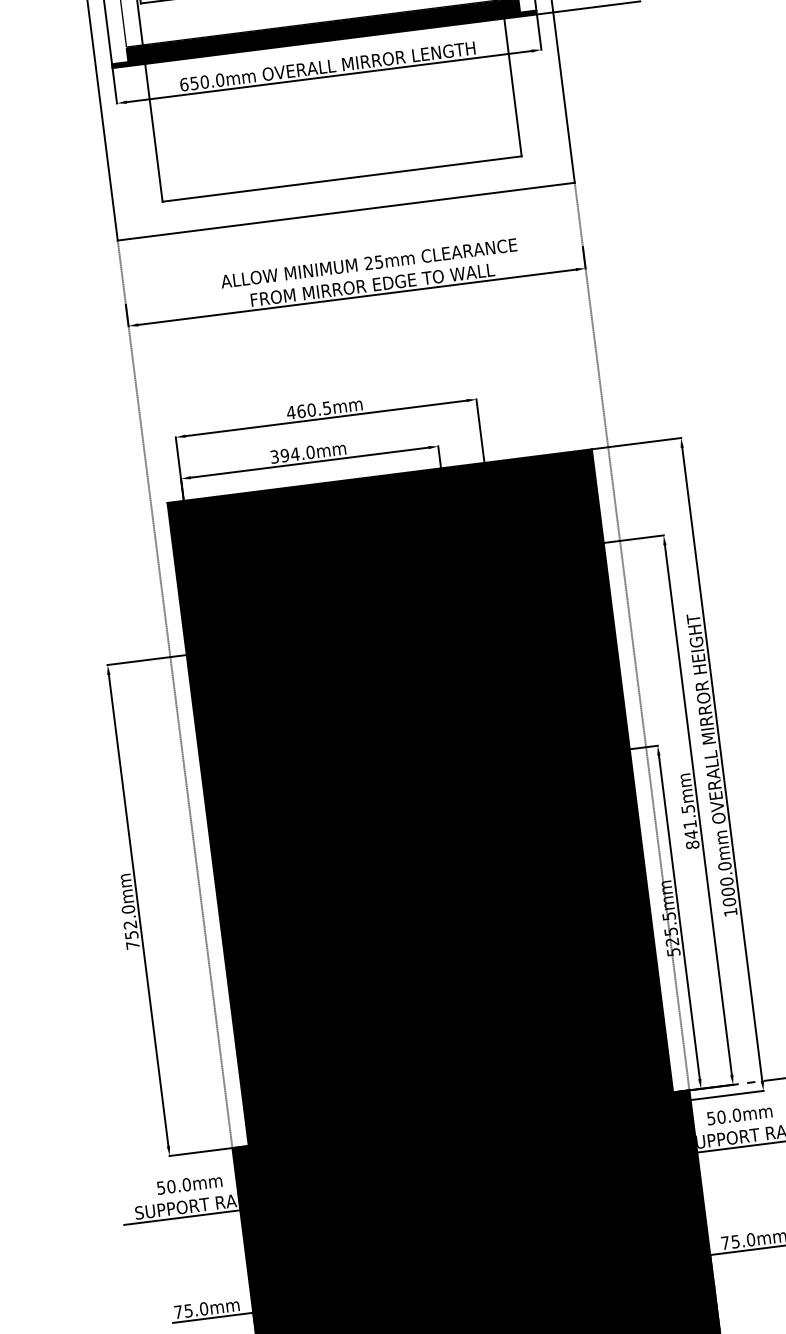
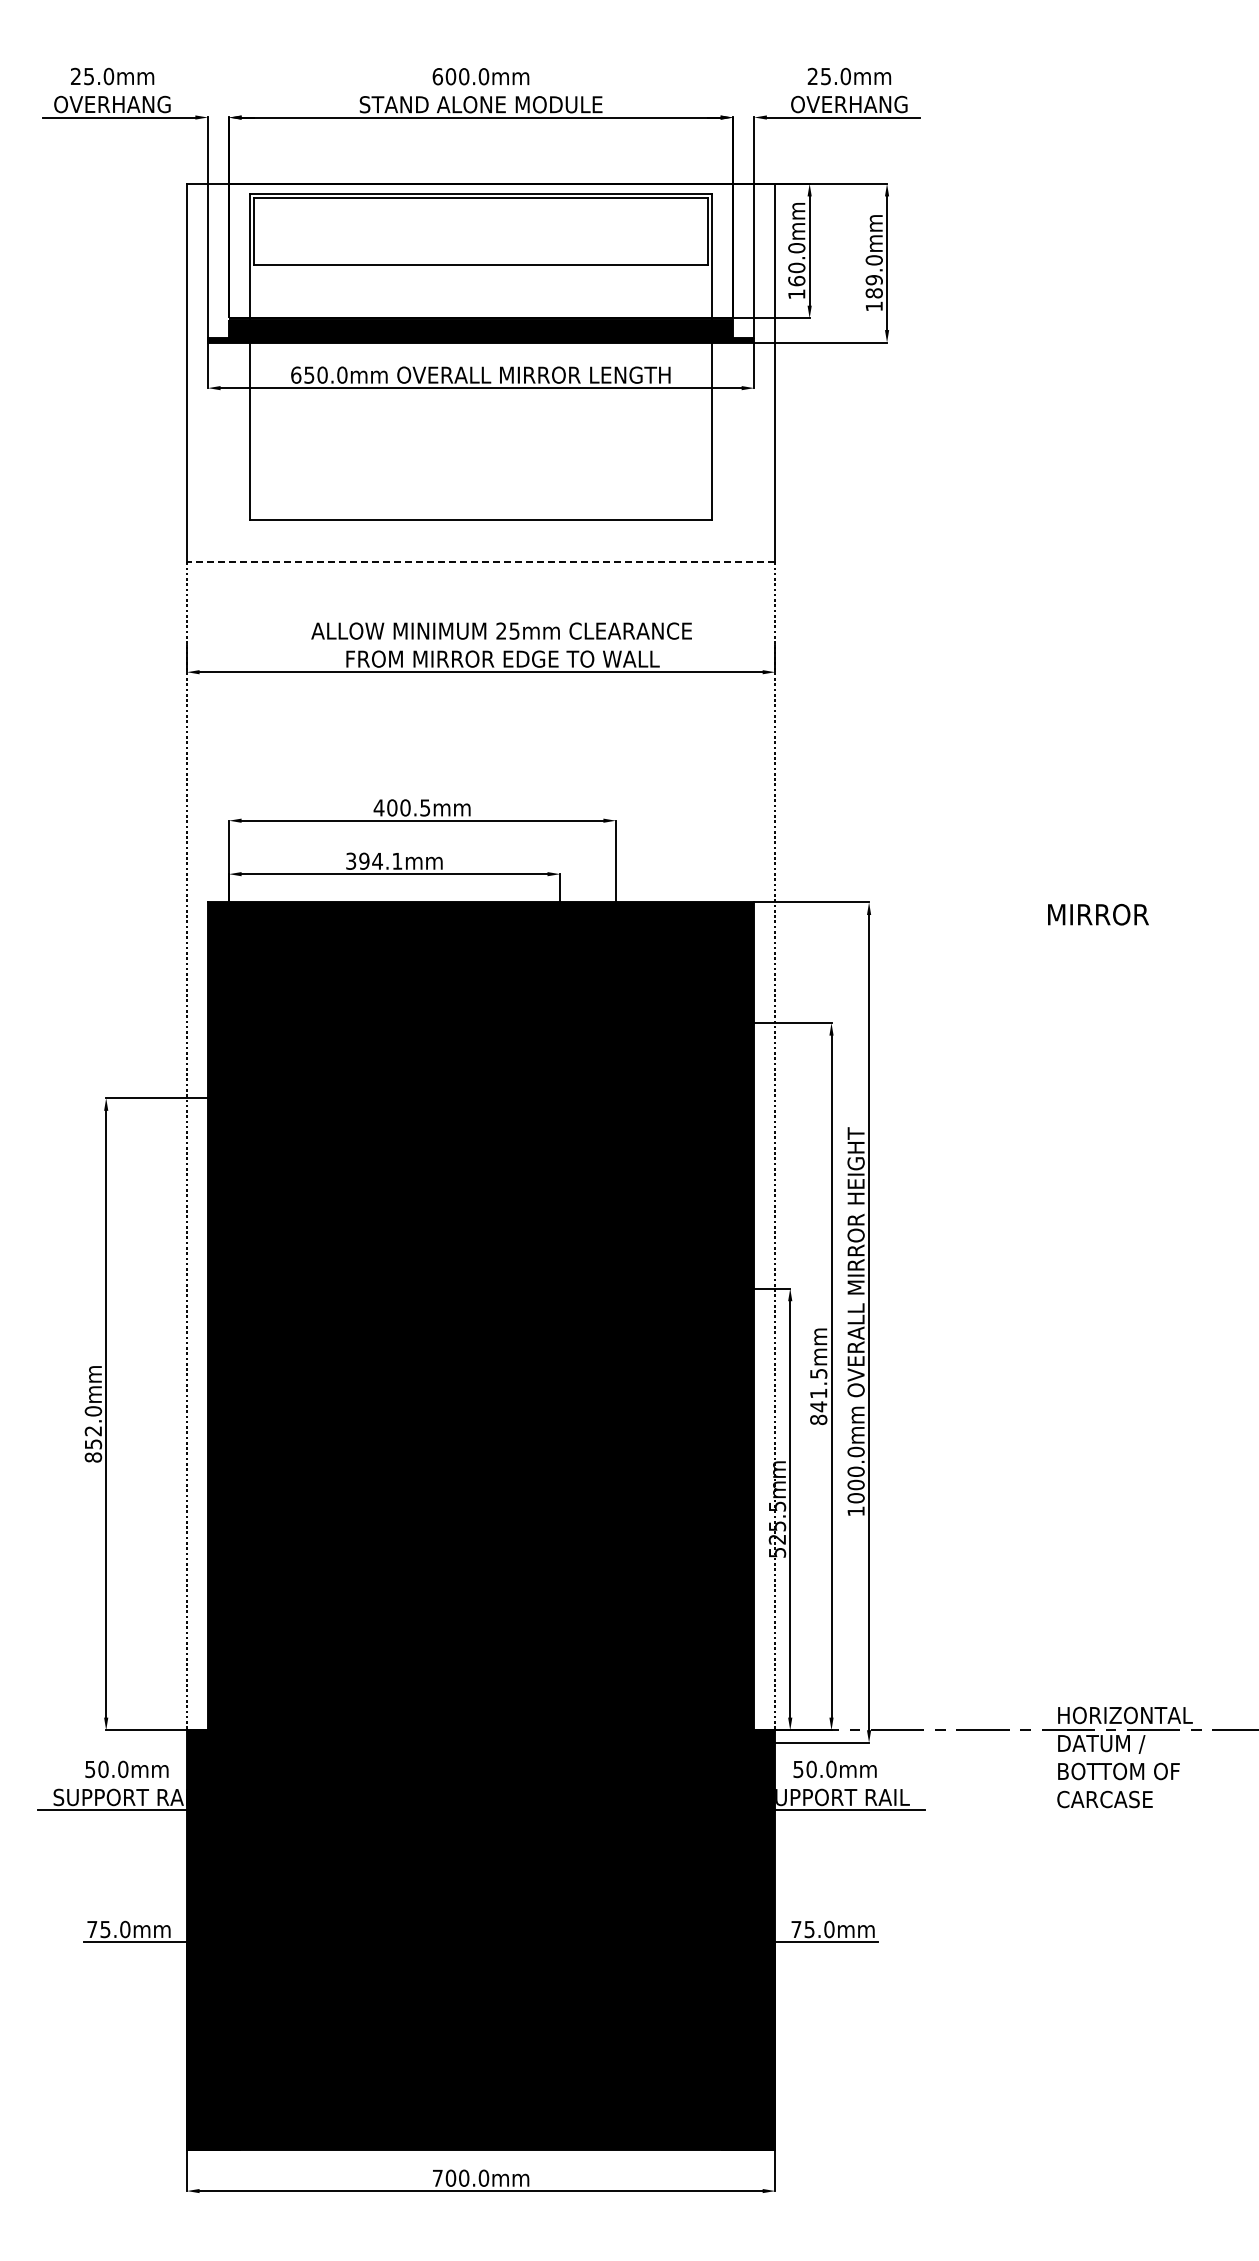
line: (345, 212) -> (480, 562), solid -> dashed
text: (301, 411) -> (392, 807), 460.5mm -> 400.5mm
text: (310, 451) -> (397, 860), 394.0mm -> 394.1mm
text: (133, 945) -> (93, 1457), 752.0mm -> 852.0mm

